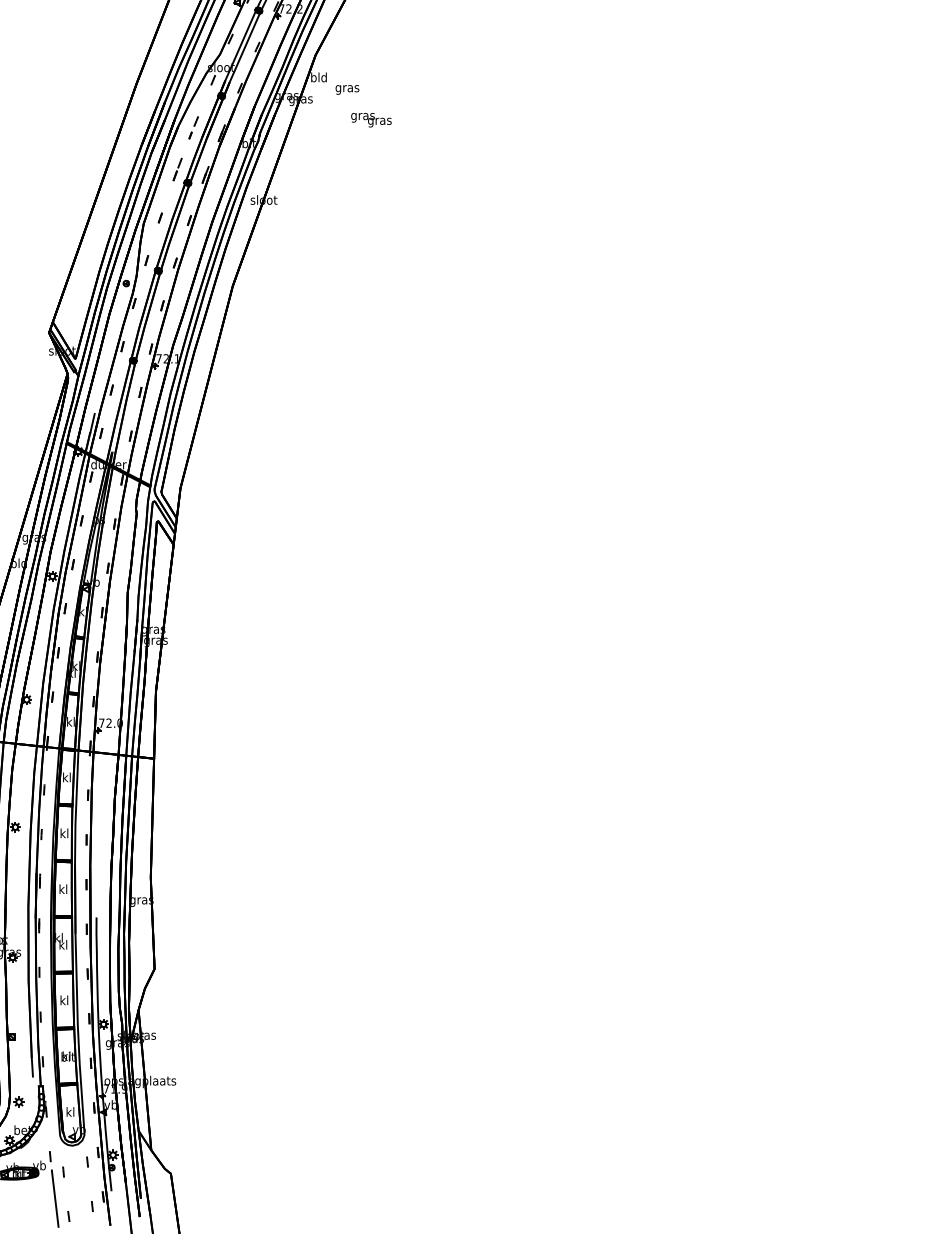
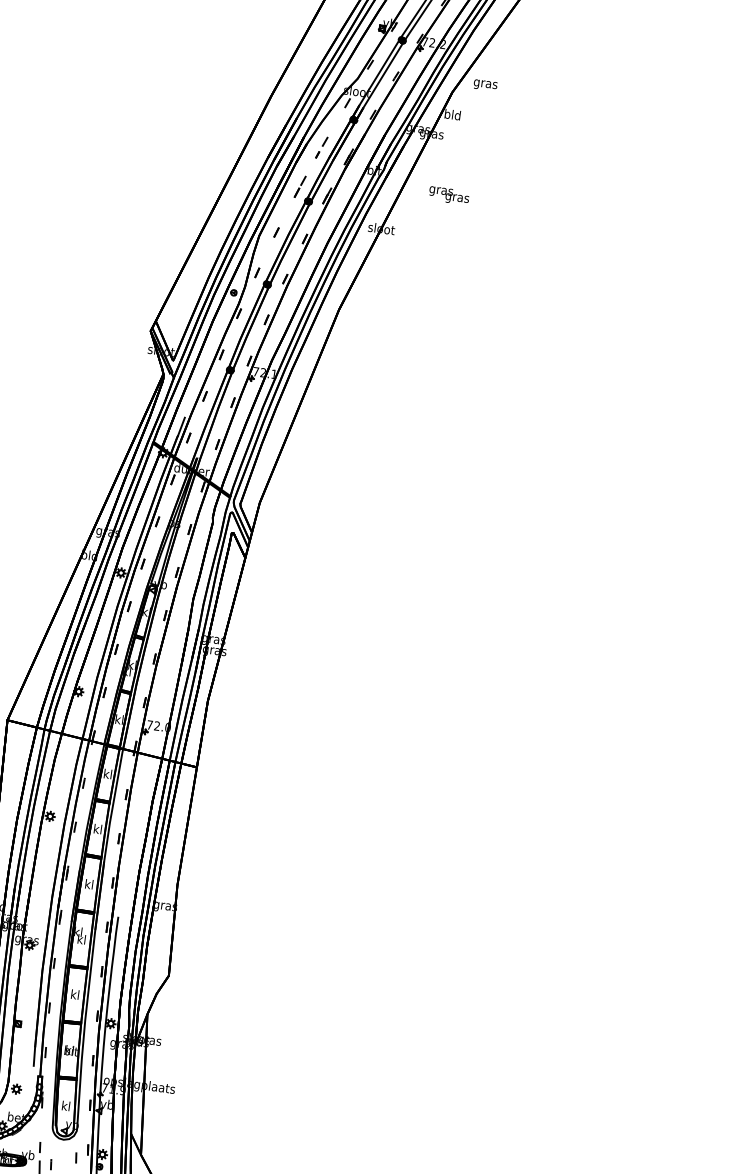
text: (347, 89) -> (485, 85), moved
text: (371, 120) -> (449, 196), moved

